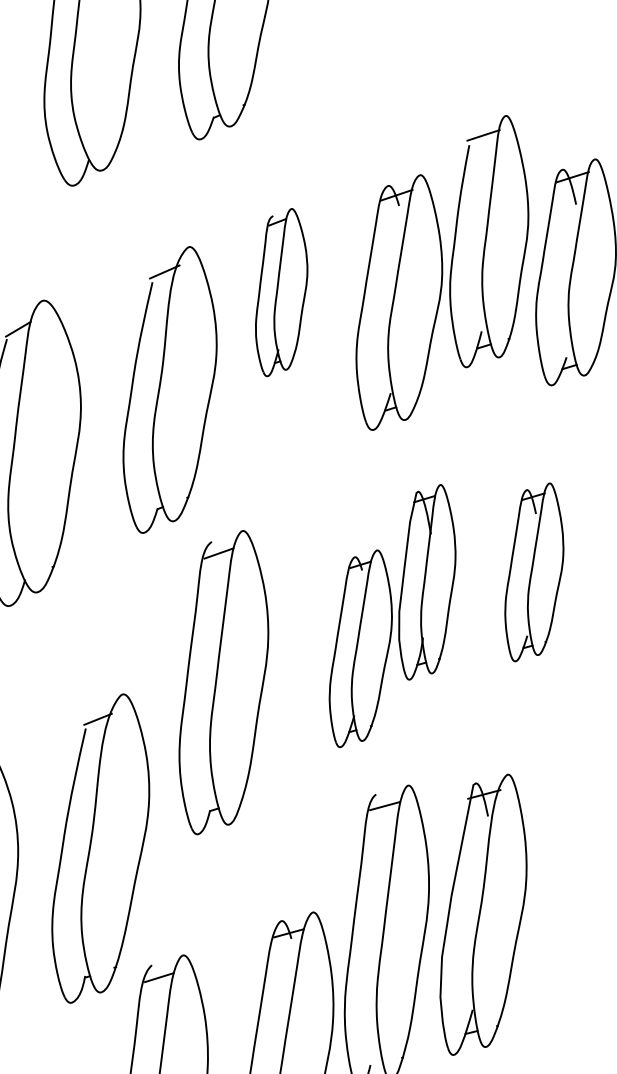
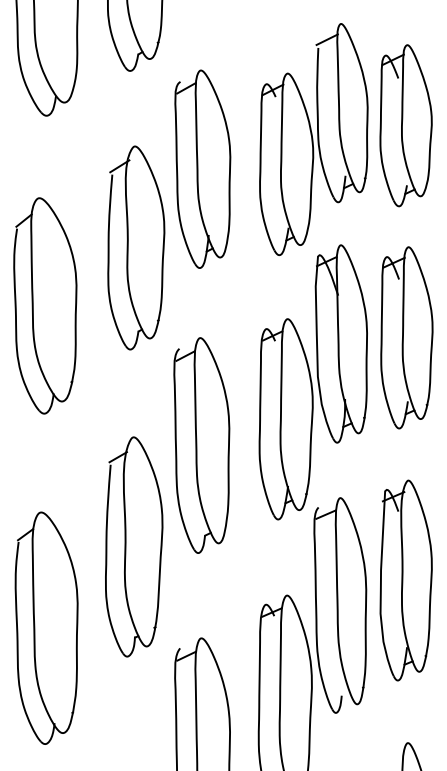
part: (281, 291) -> (202, 168), size x1.67
part: (534, 572) -> (406, 337), size x1.43
part: (392, 616) -> (312, 382), size x1.43
part: (102, 848) -> (134, 546), moved

